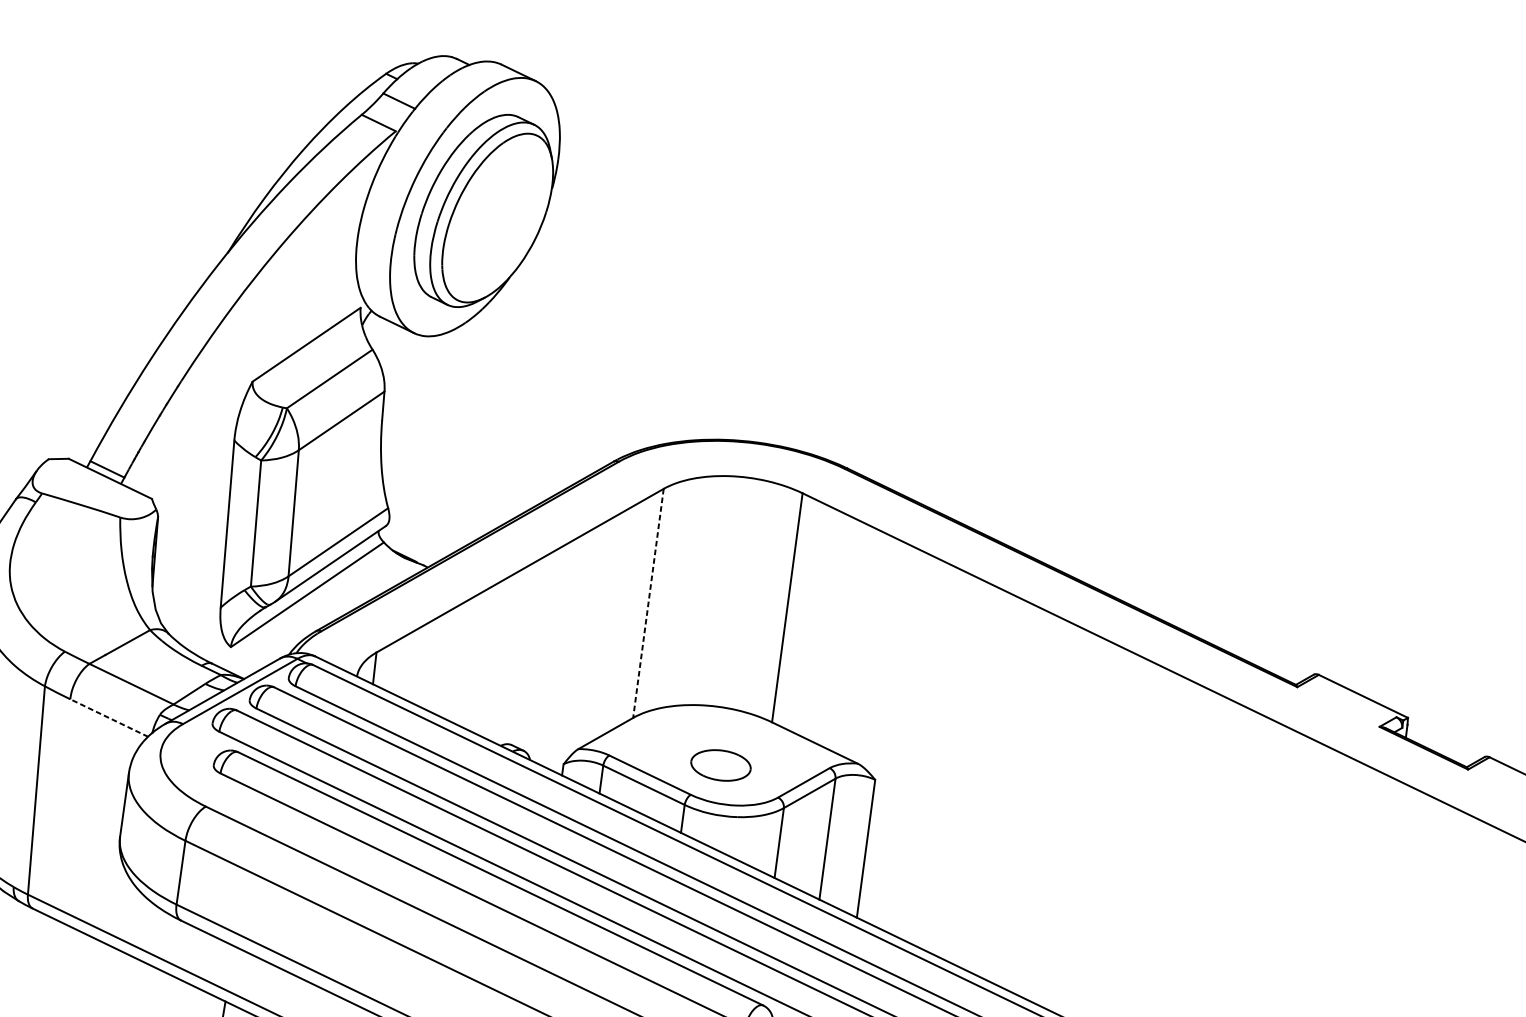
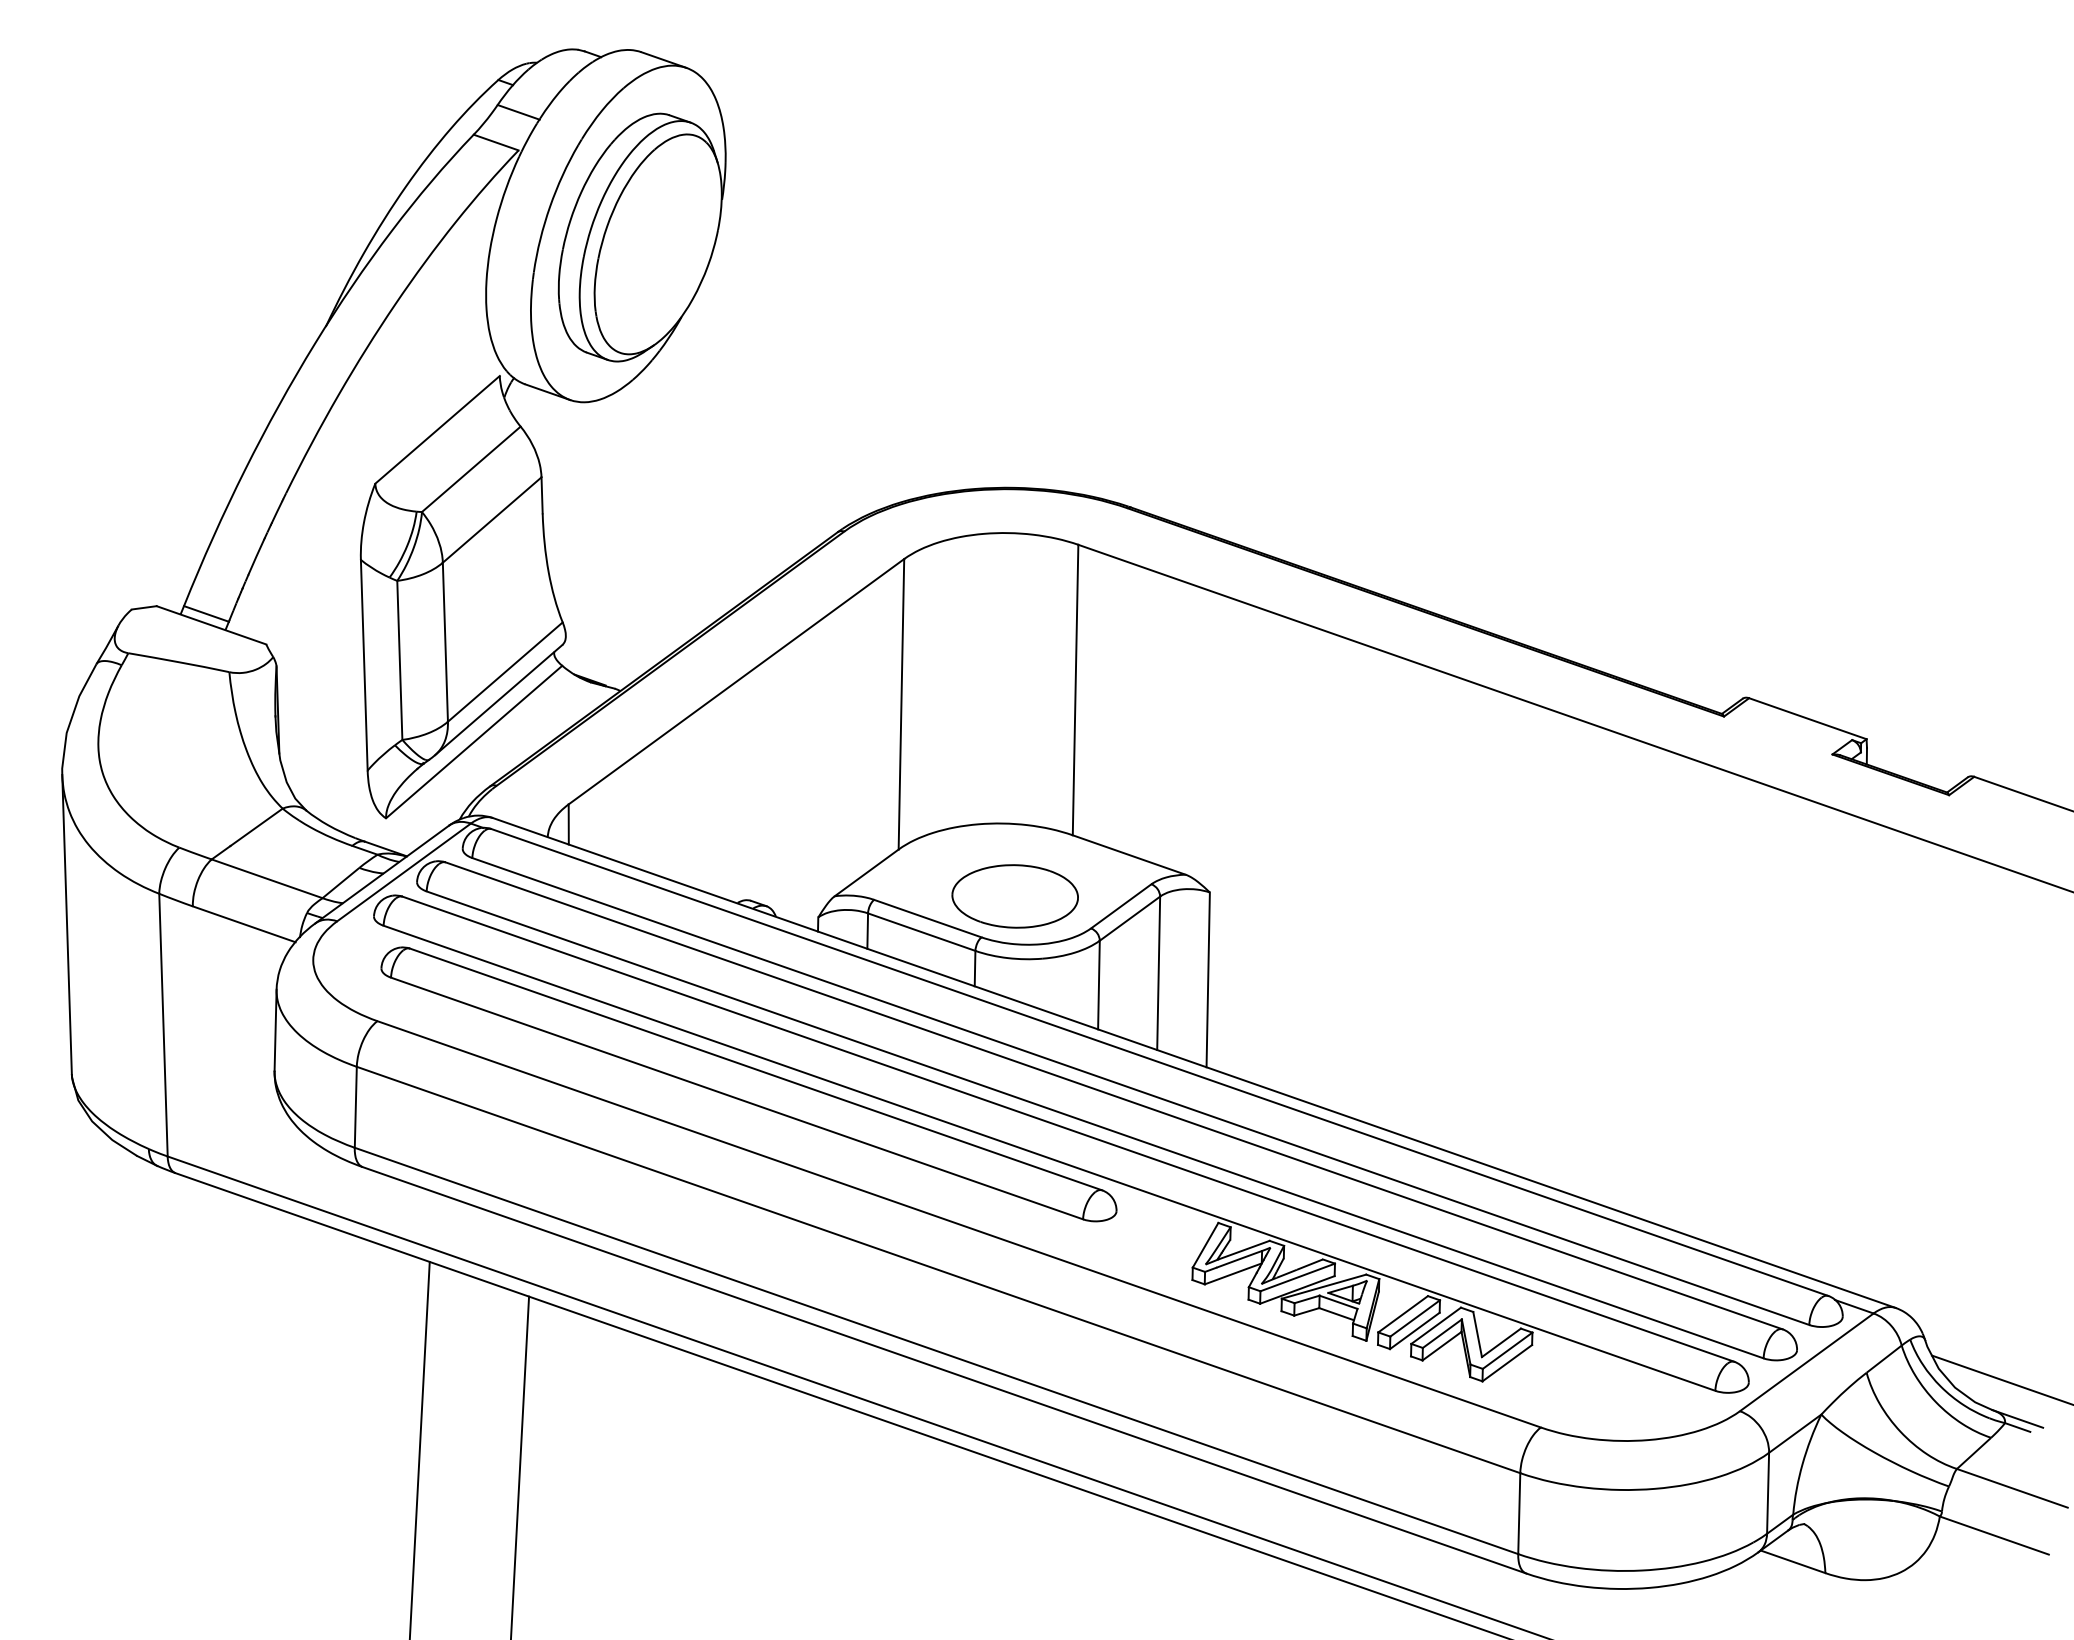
line: (648, 603) -> (901, 704), dashed -> solid
line: (108, 718) -> (243, 924), dashed -> solid
part: (720, 765) -> (1014, 896), size x1.67

